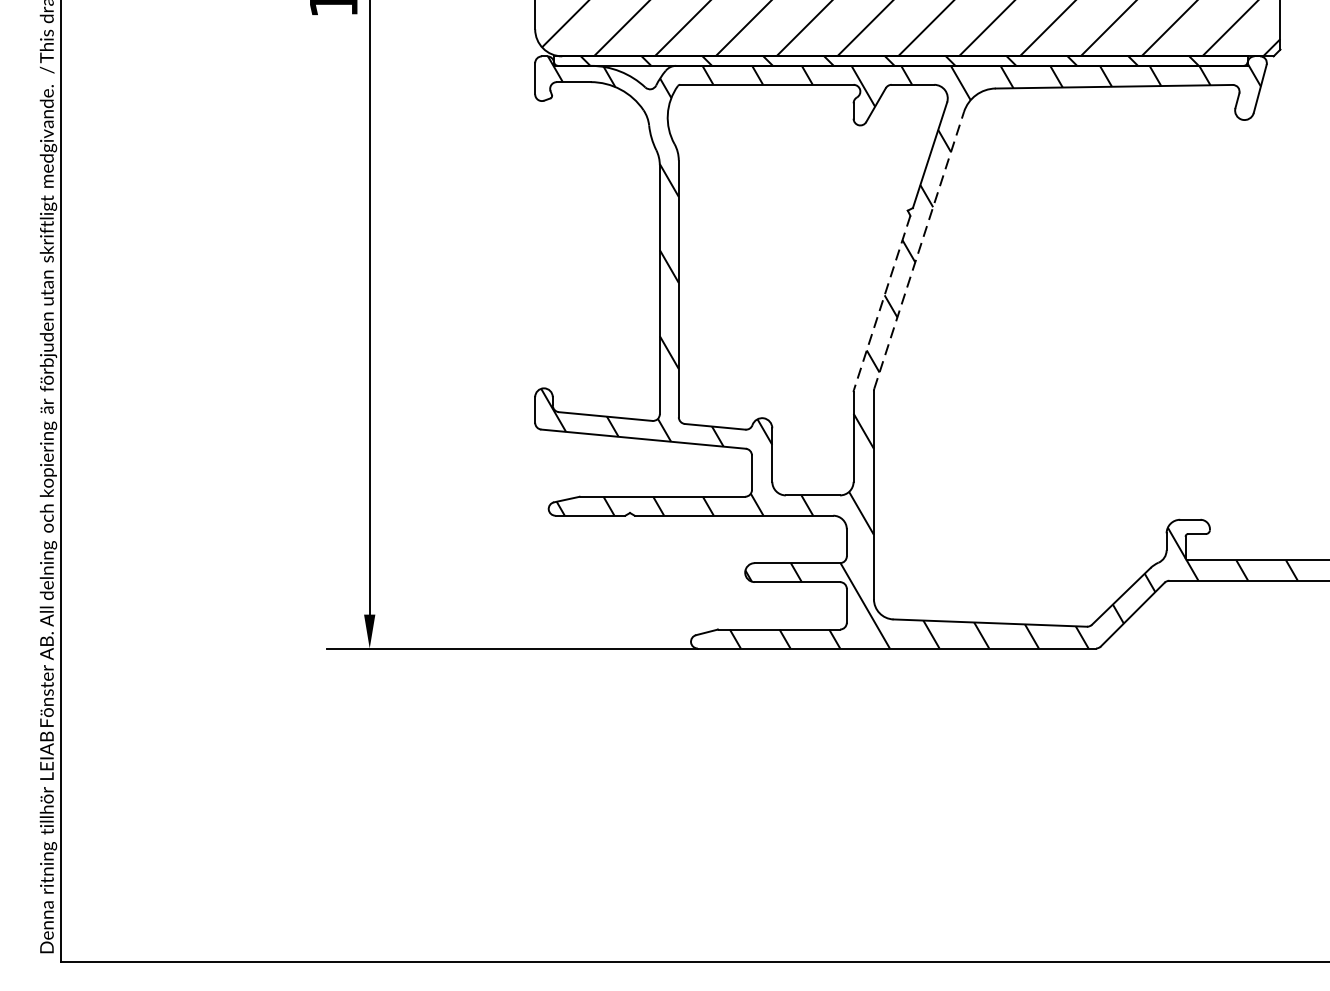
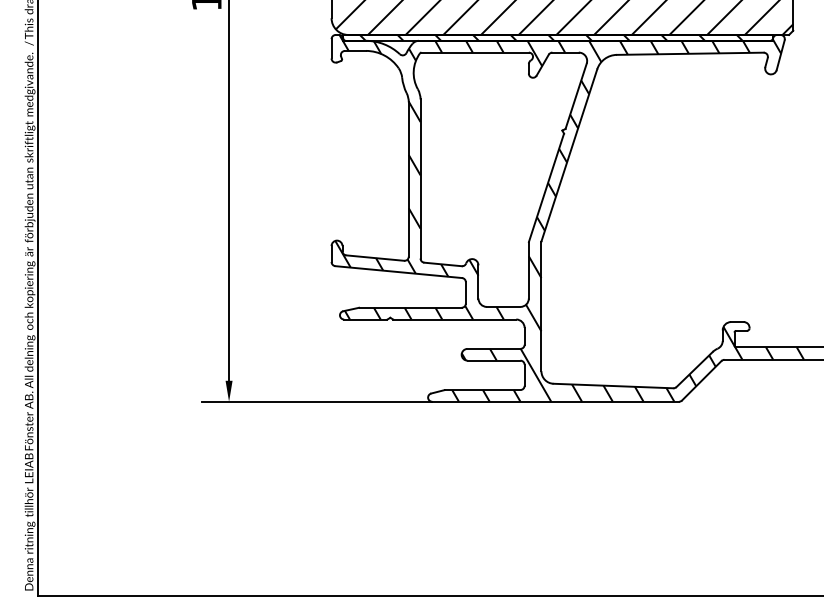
line: (919, 249) -> (569, 154), dashed -> solid
line: (882, 302) -> (546, 187), dashed -> solid

